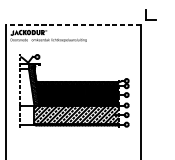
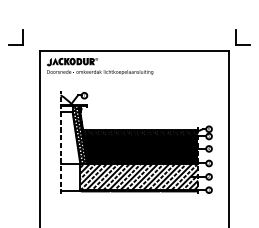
line: (73, 25) -> (134, 51), dashed -> solid

